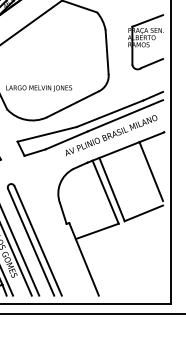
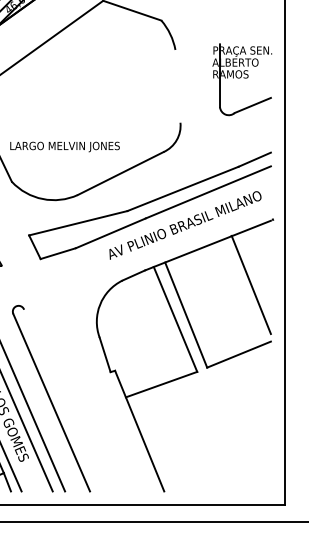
line: (147, 20) -> (245, 33), removed
line: (106, 51) -> (176, 85), removed
line: (37, 240) -> (62, 399), removed

